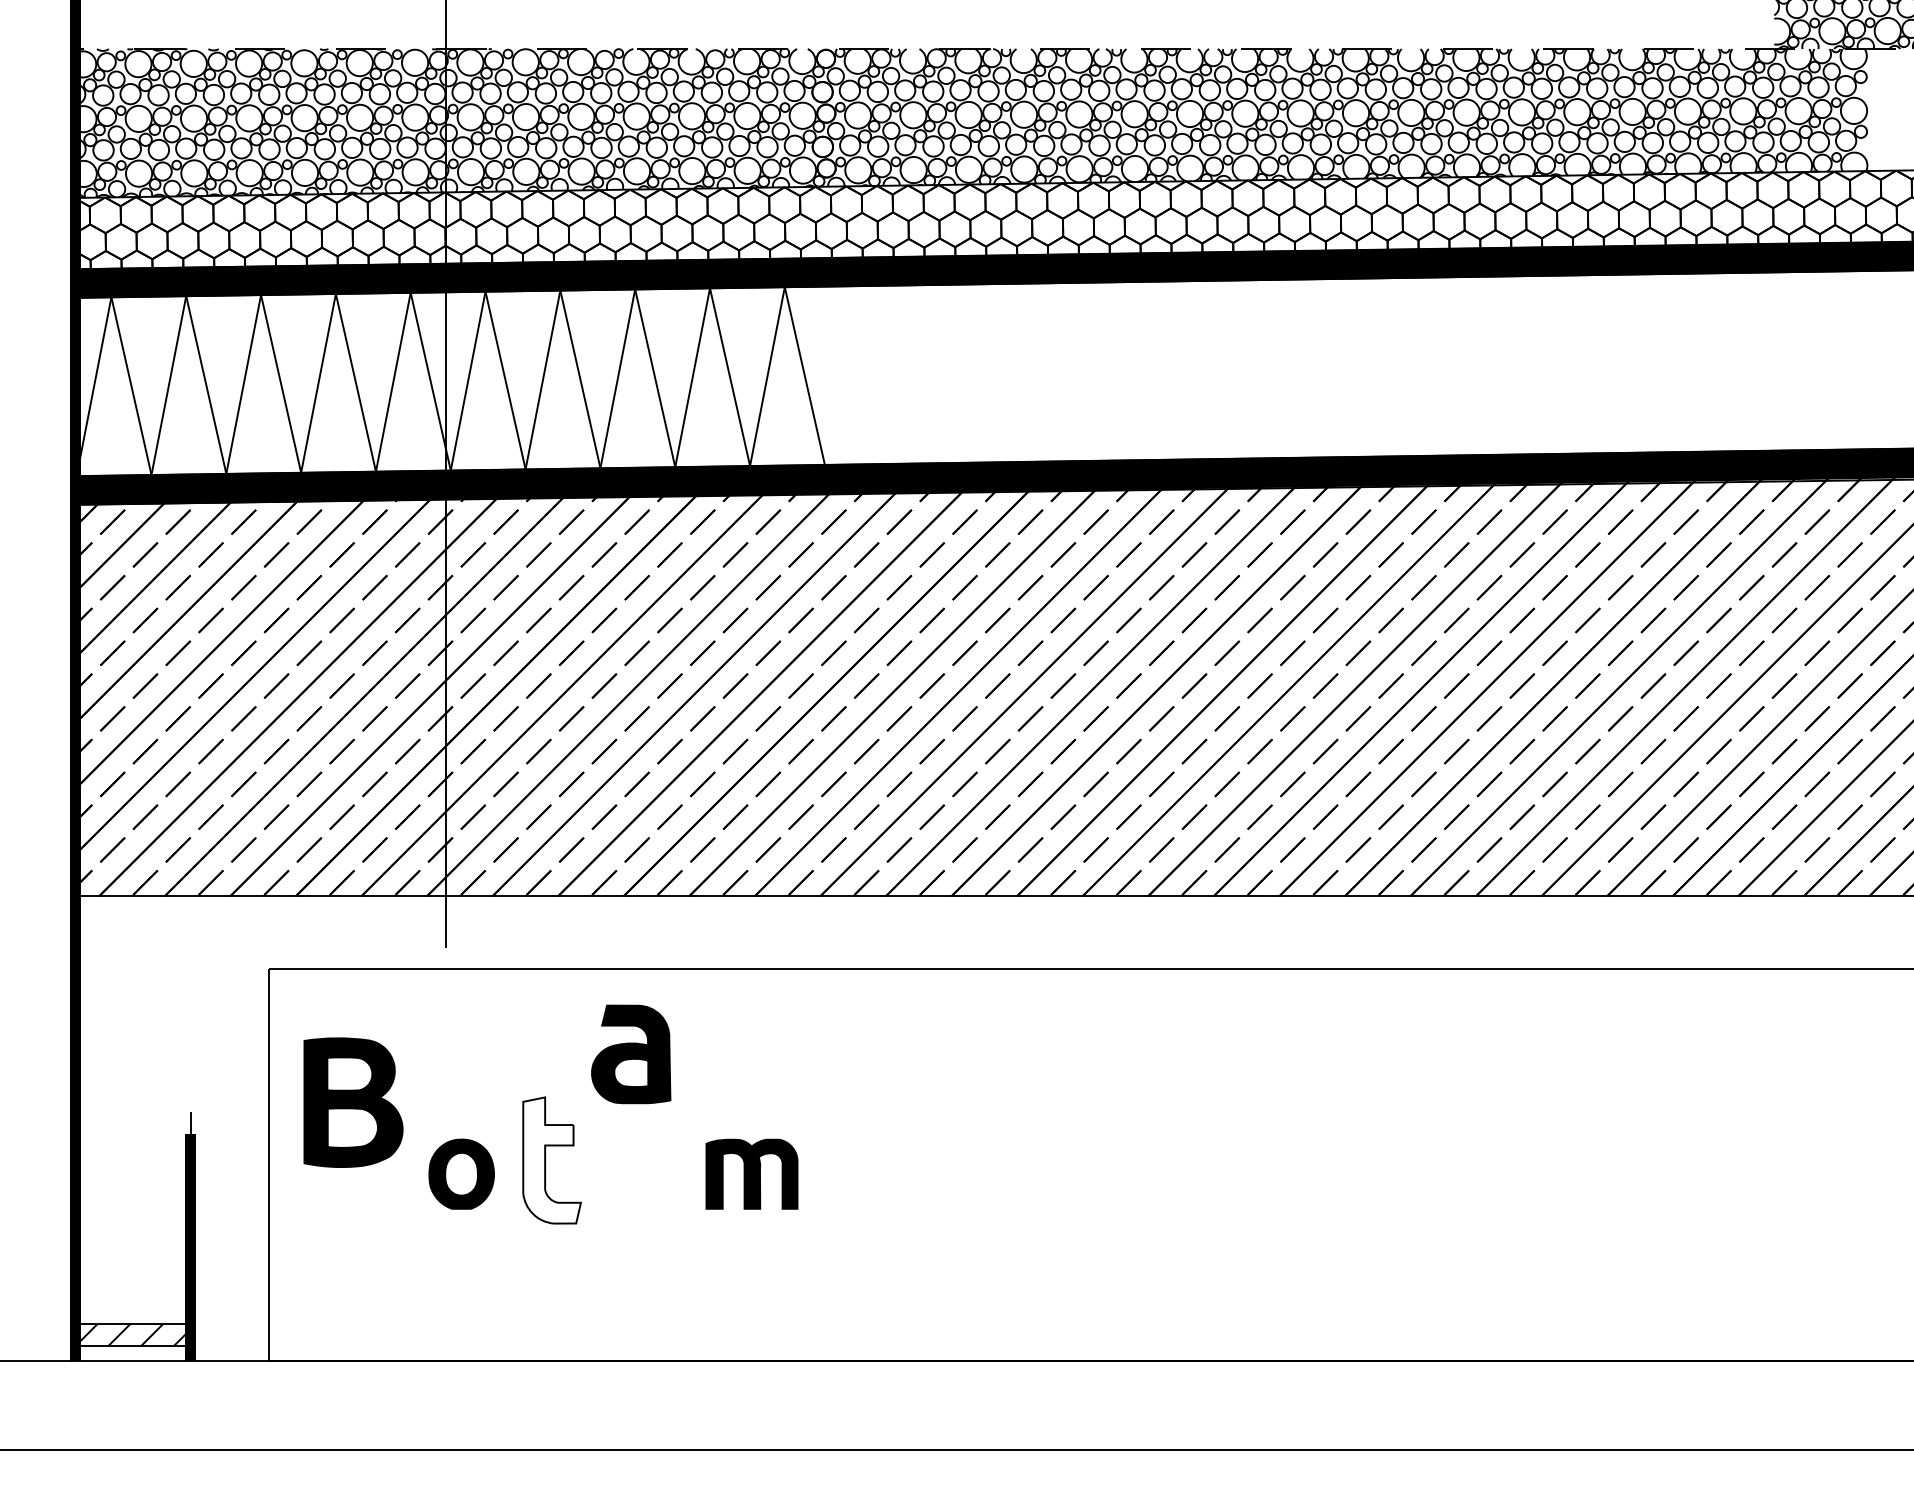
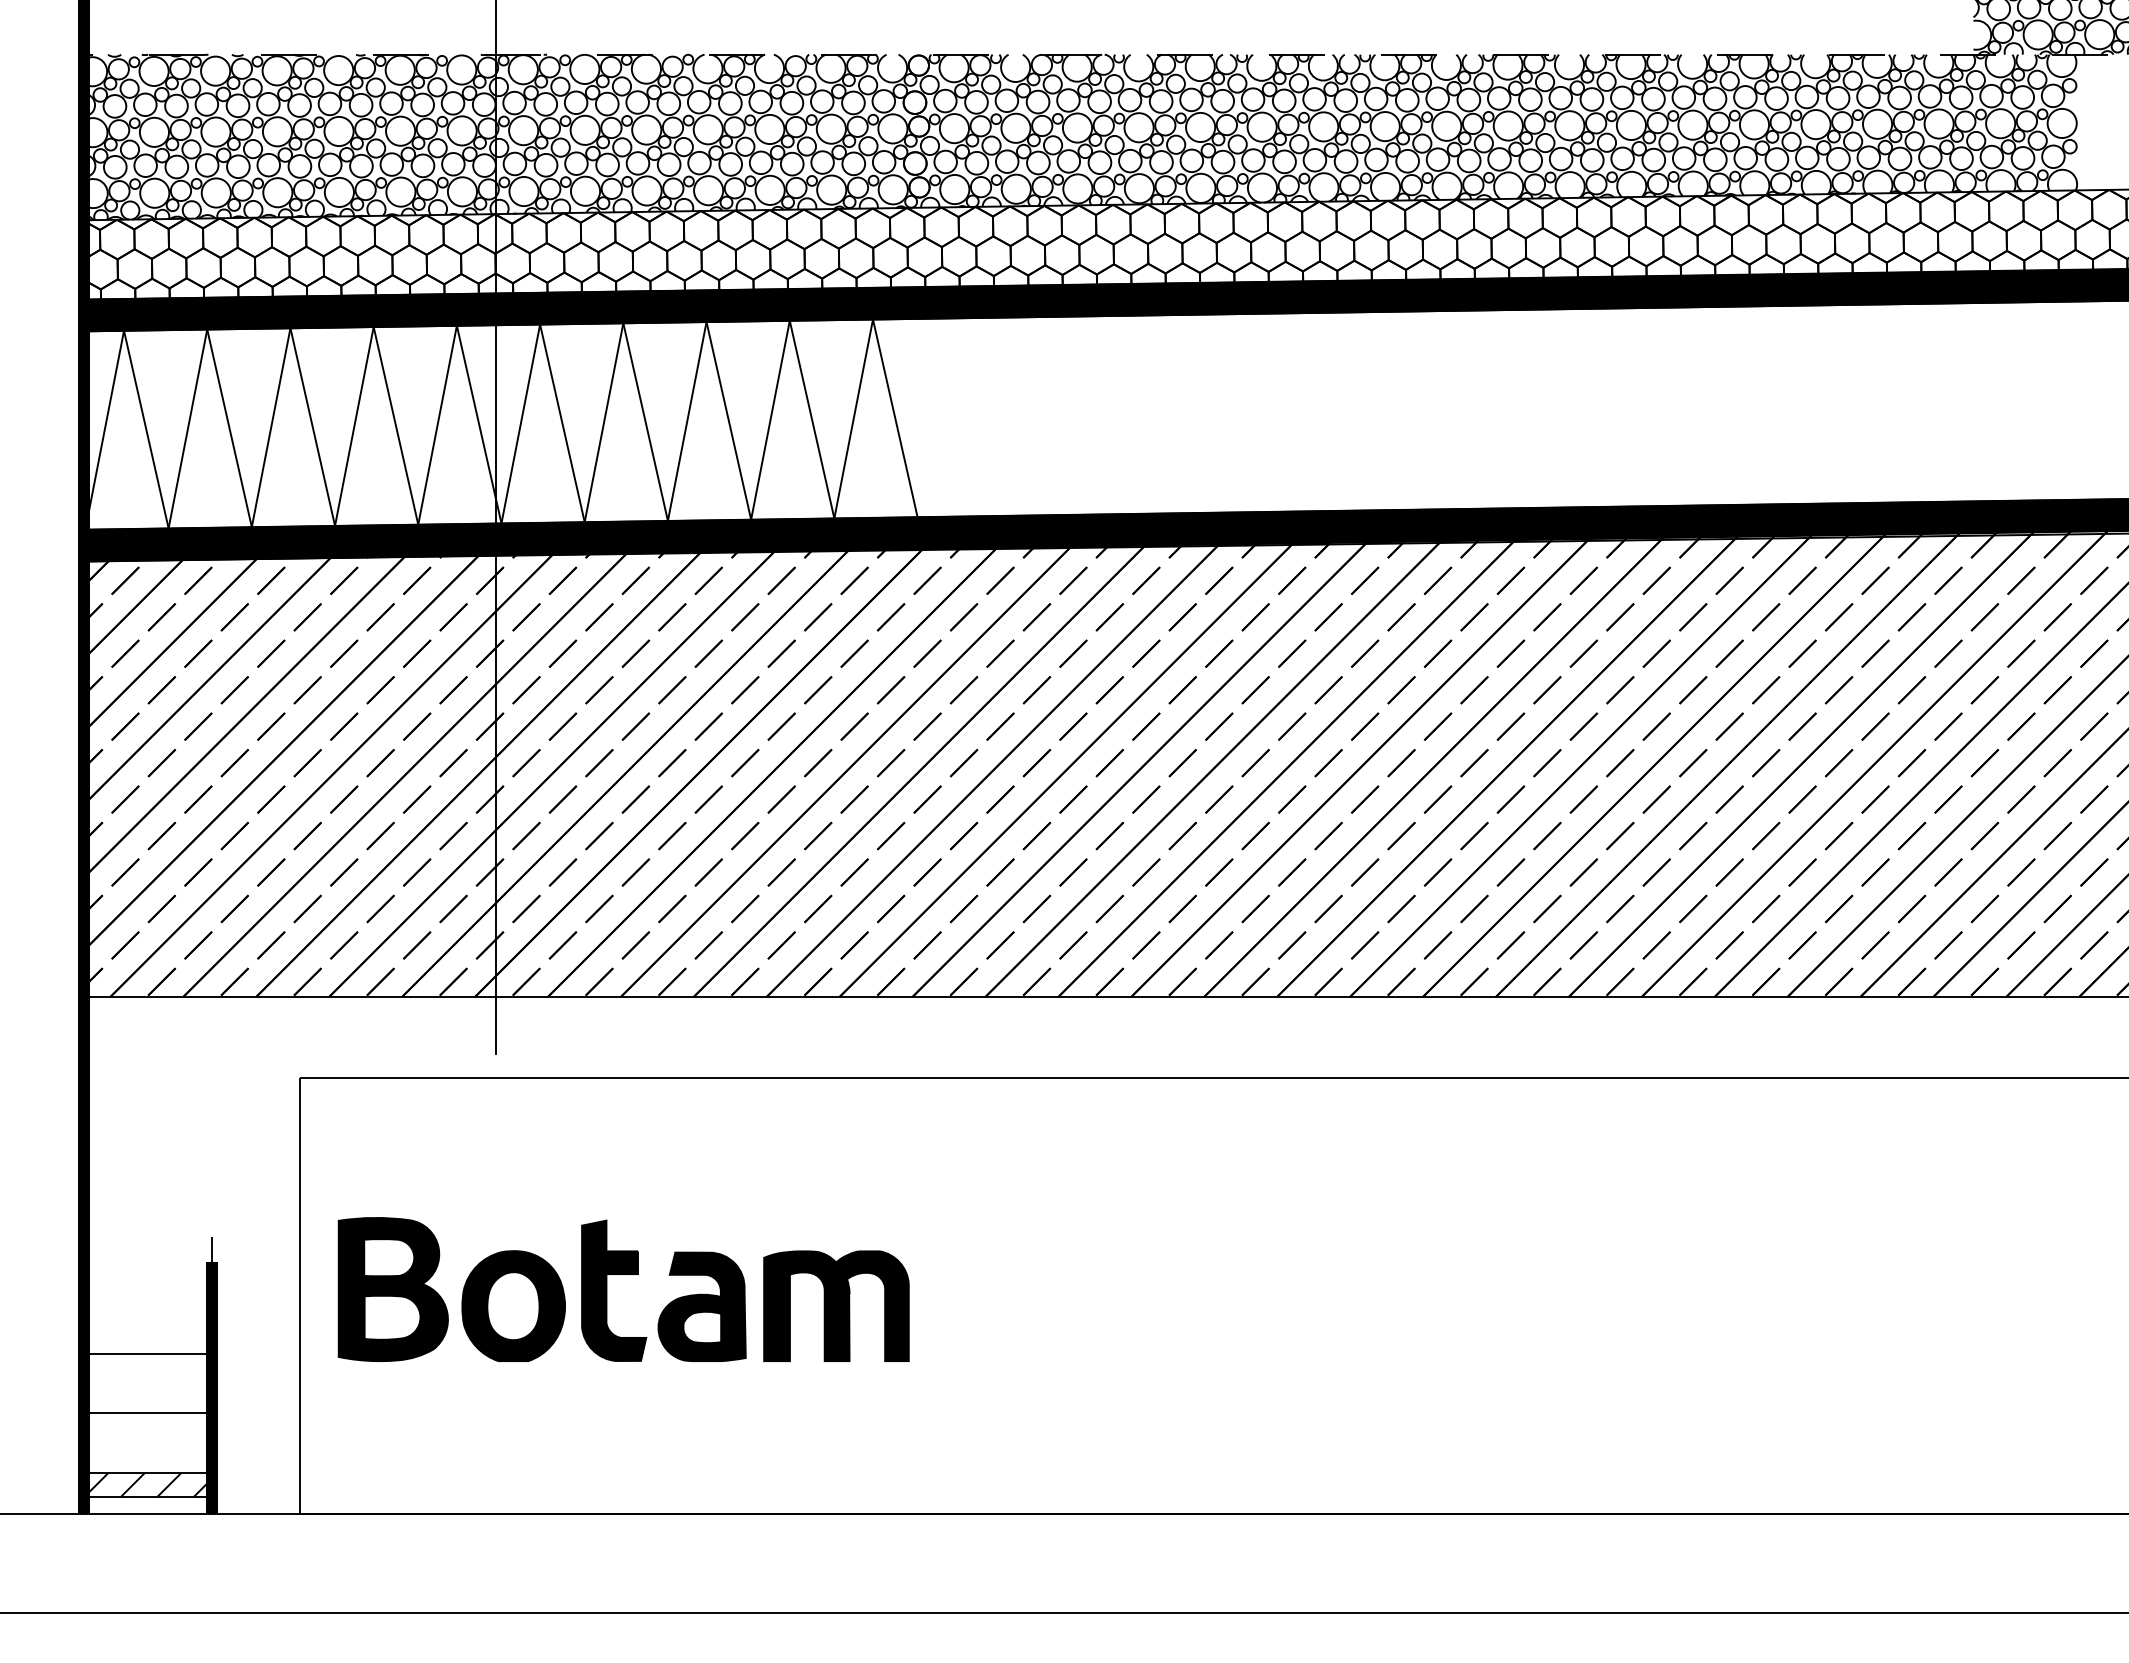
part: (630, 1054) -> (701, 1306), moved
part: (352, 1102) -> (392, 1289), moved
fill: (552, 1160) -> (614, 1290), added
part: (461, 1173) -> (513, 1305), size x1.43
part: (752, 1173) -> (836, 1305), size x1.43
line: (131, 1216) -> (146, 1353), added
line: (131, 1270) -> (146, 1413), added

